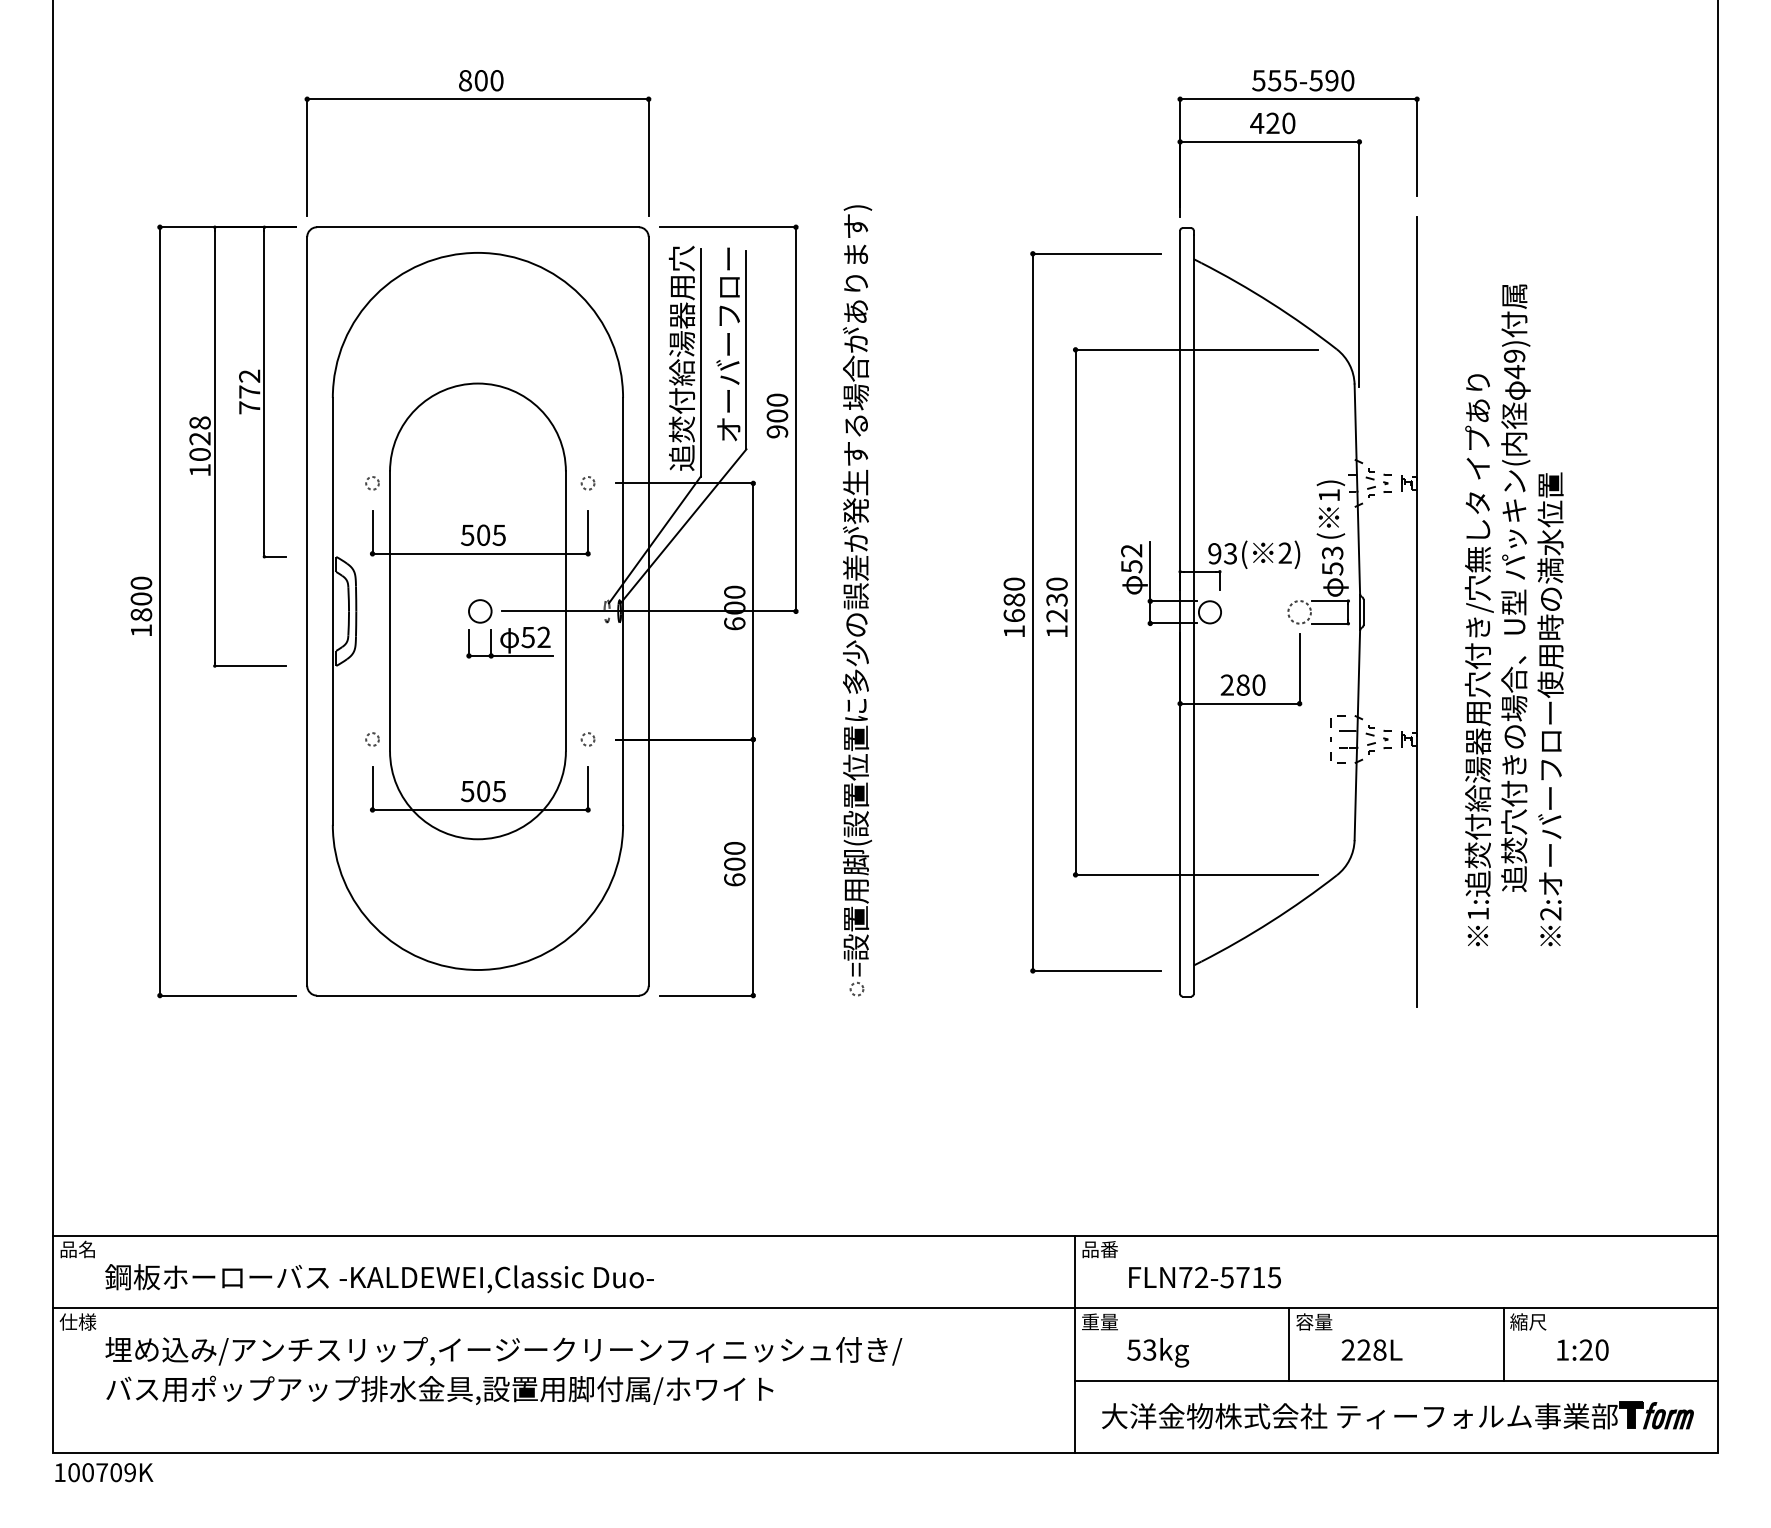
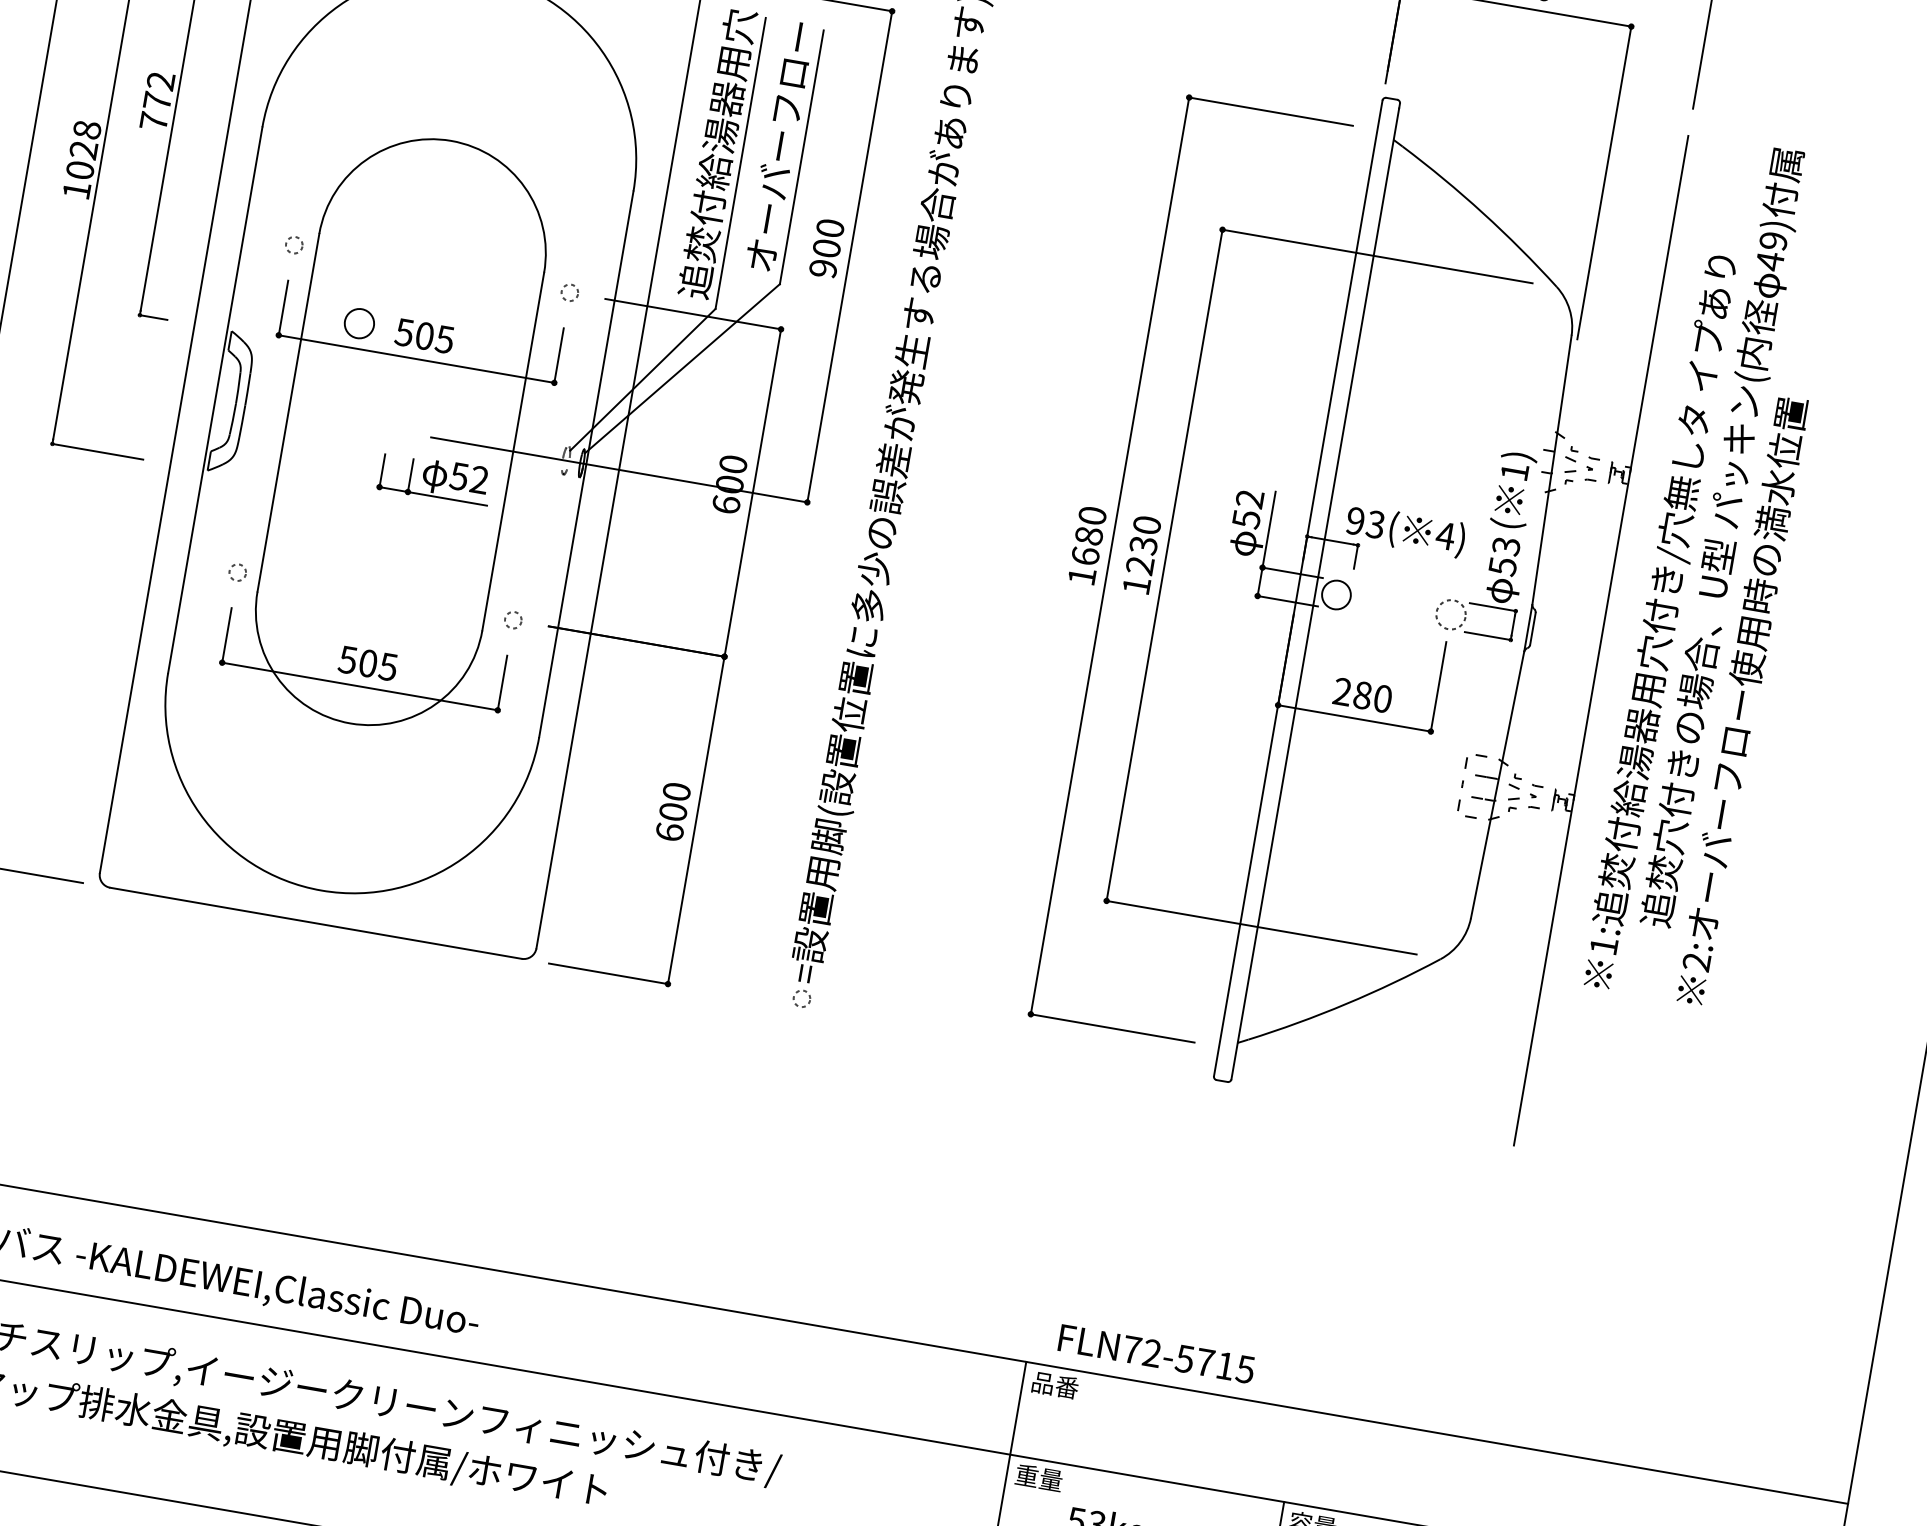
text: (1285, 552) -> (1446, 535), 2) -> 4)
circle: (480, 611) -> (359, 323), moved
text: (1513, 615) -> (1714, 572), moved
text: (1204, 1277) -> (1155, 1353), moved

